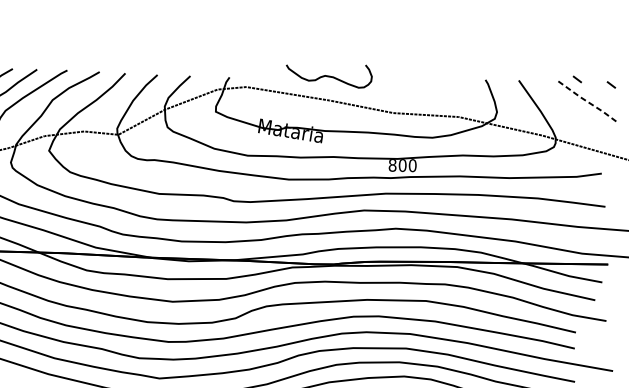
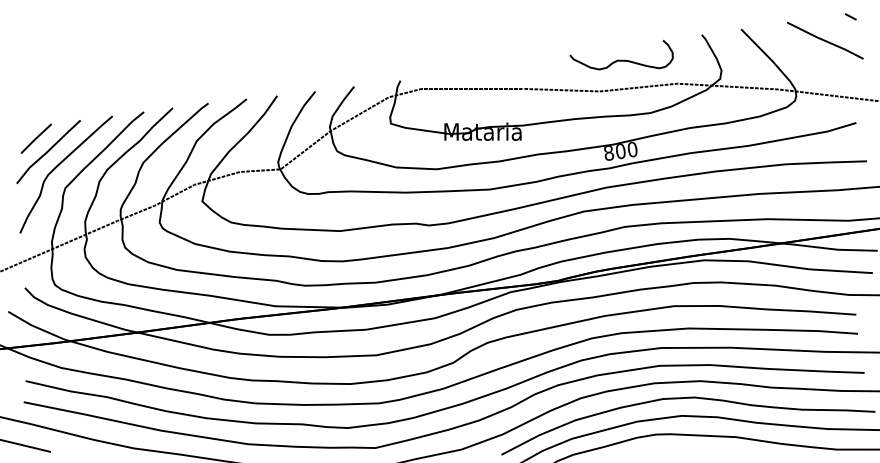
curve: (328, 75) -> (621, 59), moved
line: (577, 79) -> (809, 16), removed
line: (586, 100) -> (824, 40), dashed -> solid

